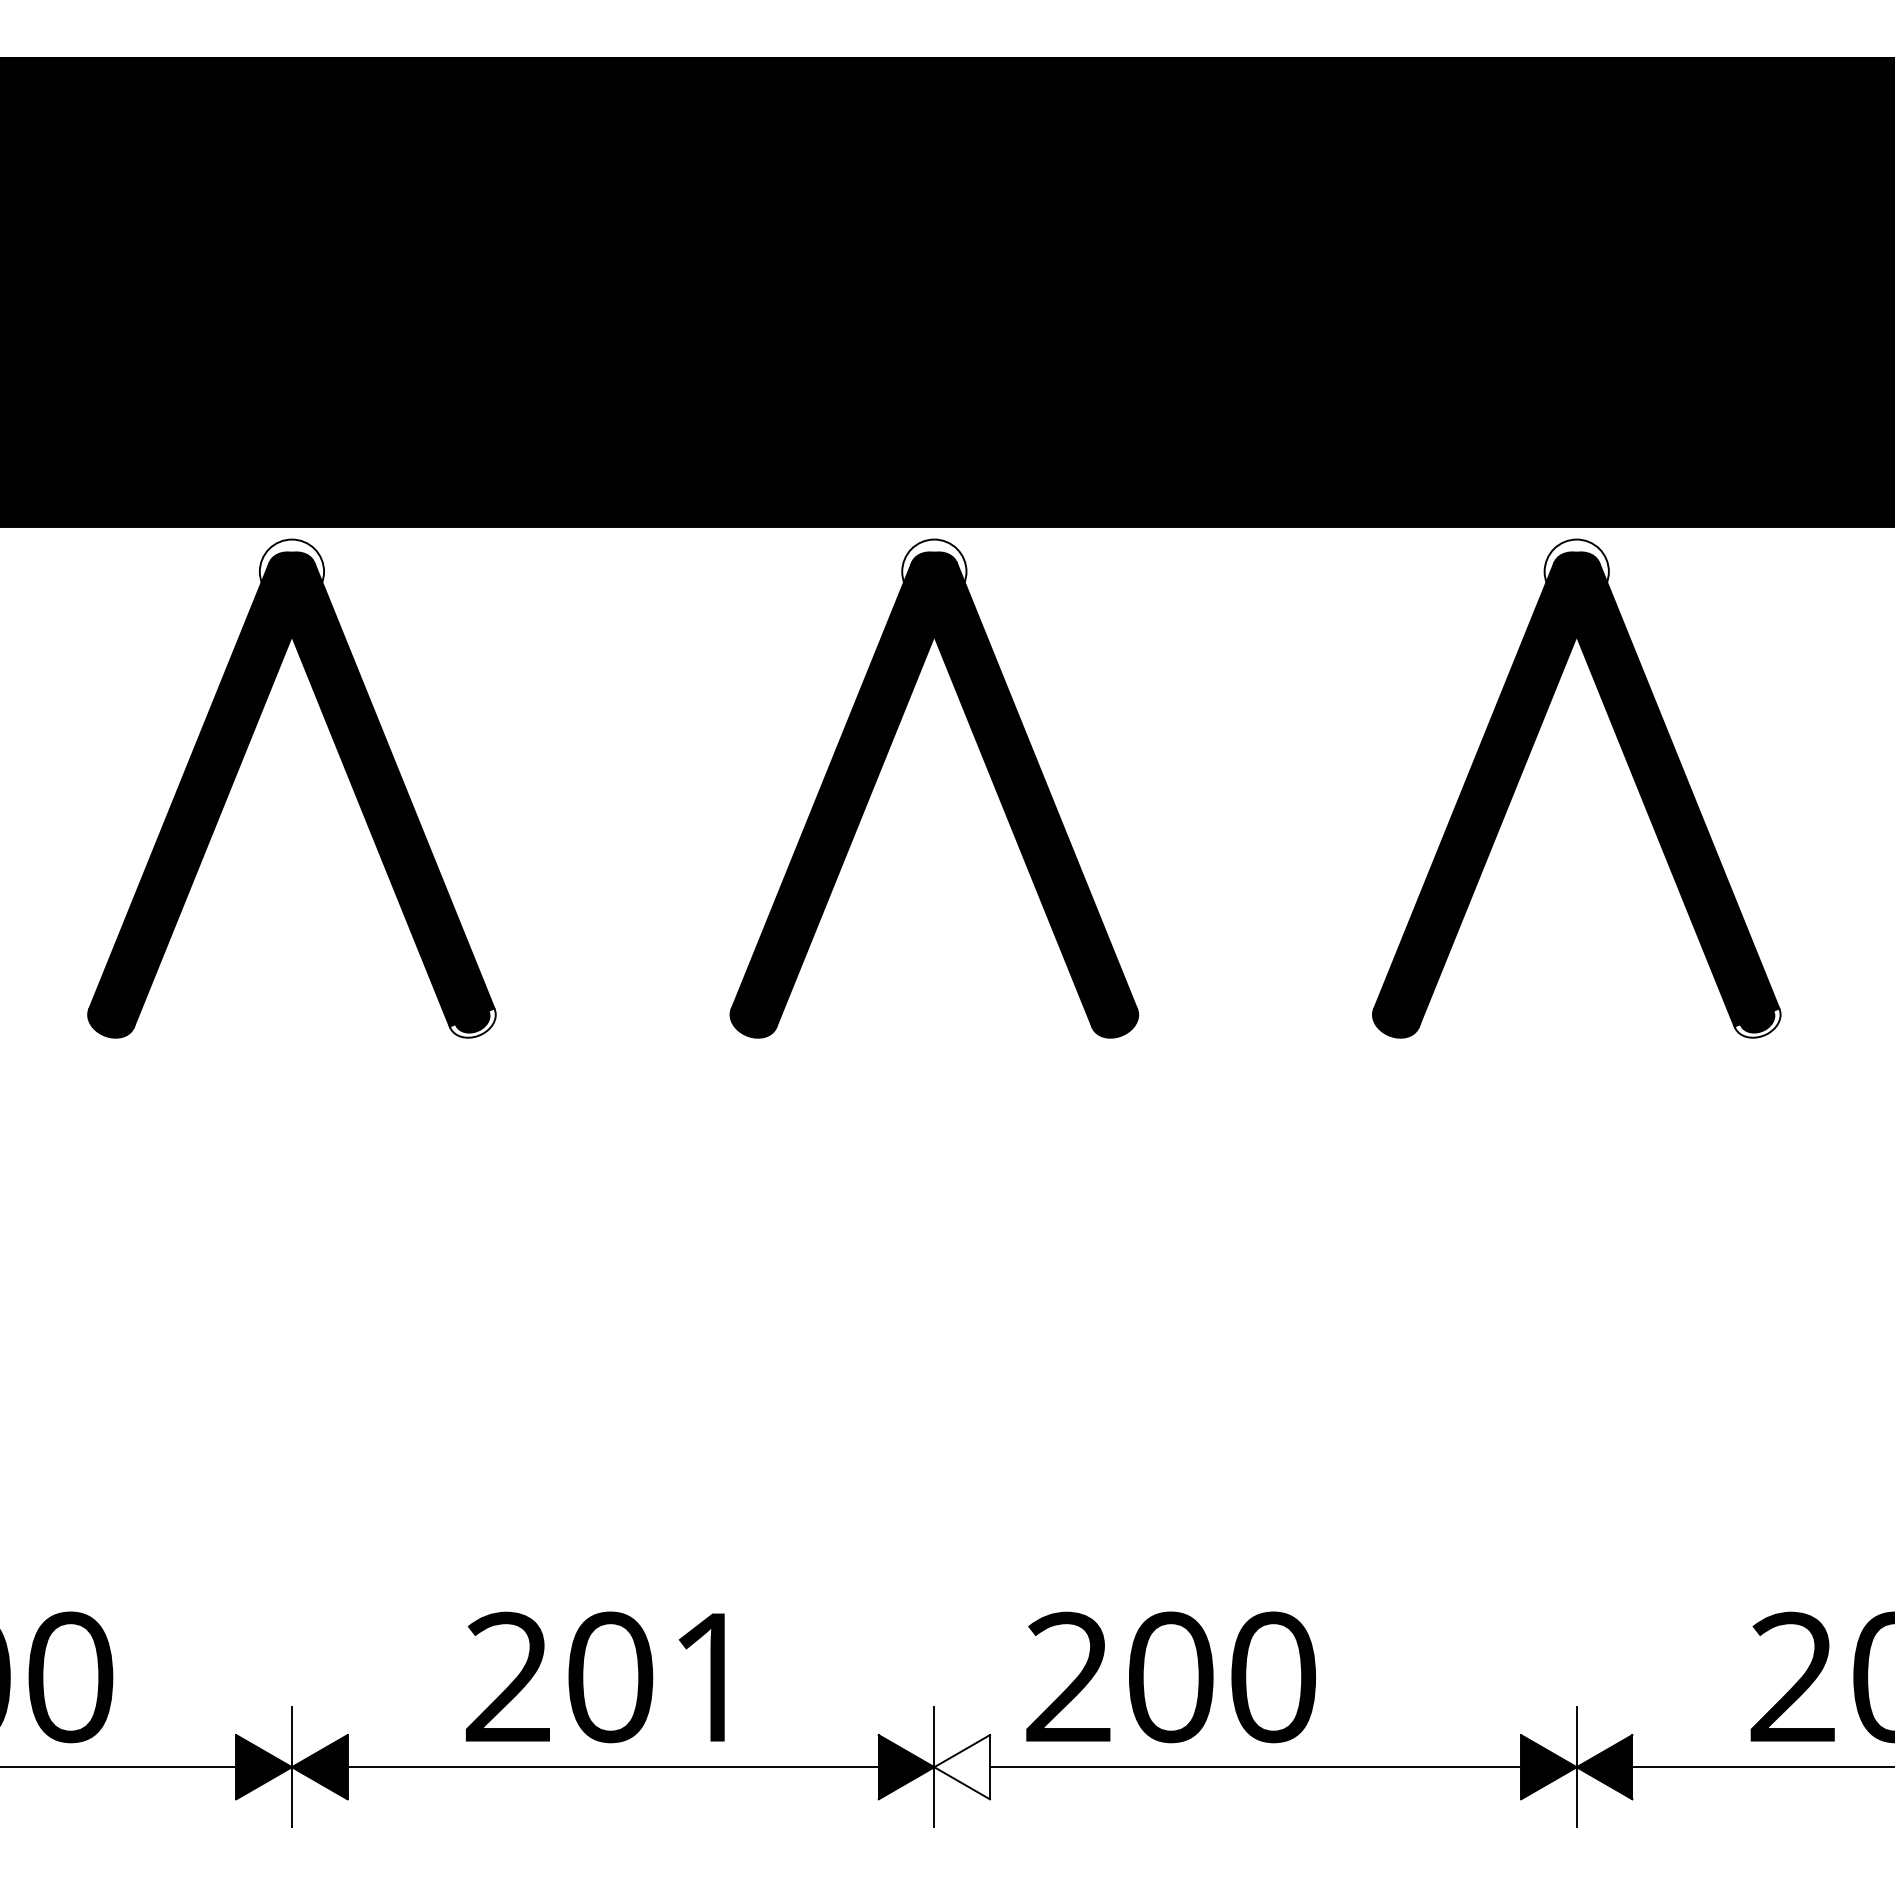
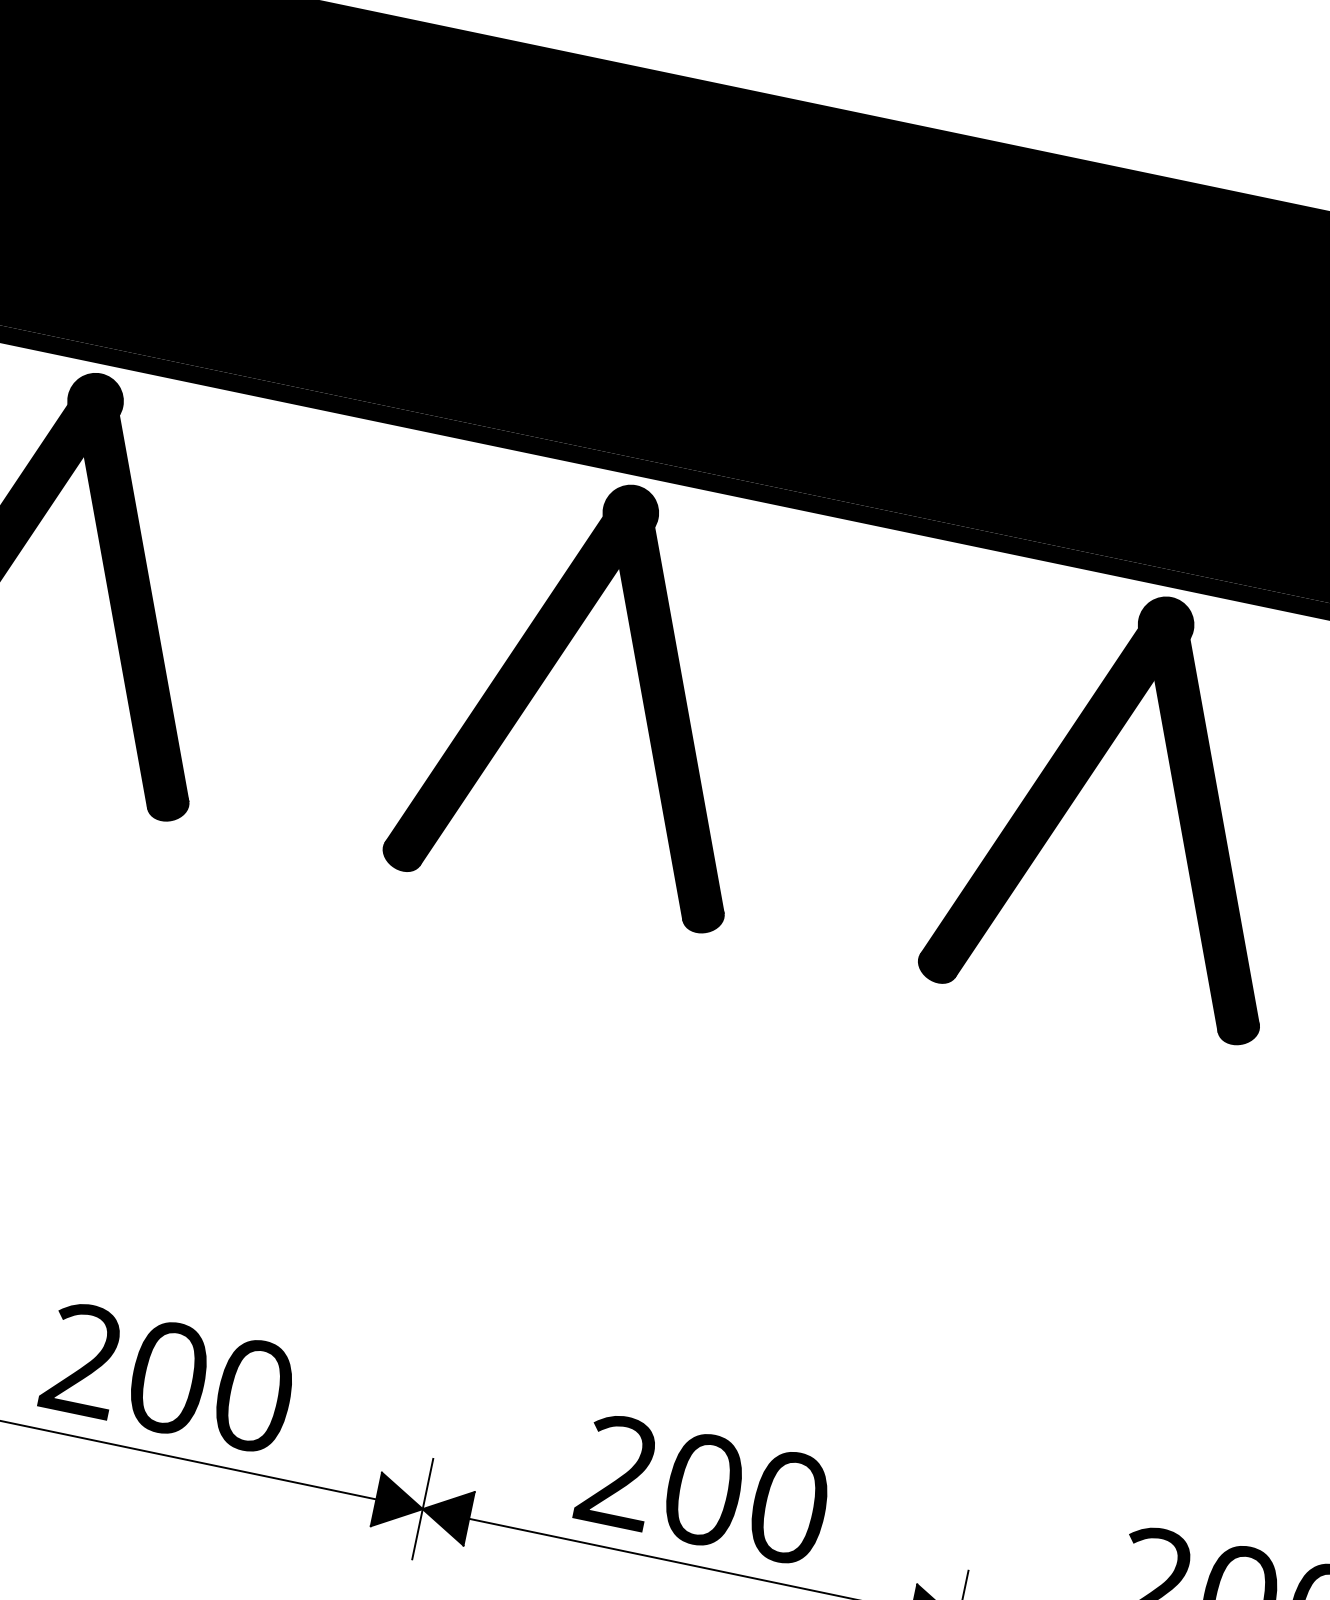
fill: (291, 571) -> (95, 400), added
fill: (934, 571) -> (631, 512), added
fill: (1576, 571) -> (1165, 624), added
fill: (472, 1018) -> (168, 804), added
fill: (1756, 1018) -> (1238, 1028), added
text: (713, 1677) -> (254, 1395), 201 -> 200
text: (1170, 1677) -> (703, 1489), moved
fill: (961, 1767) -> (445, 1514), added

